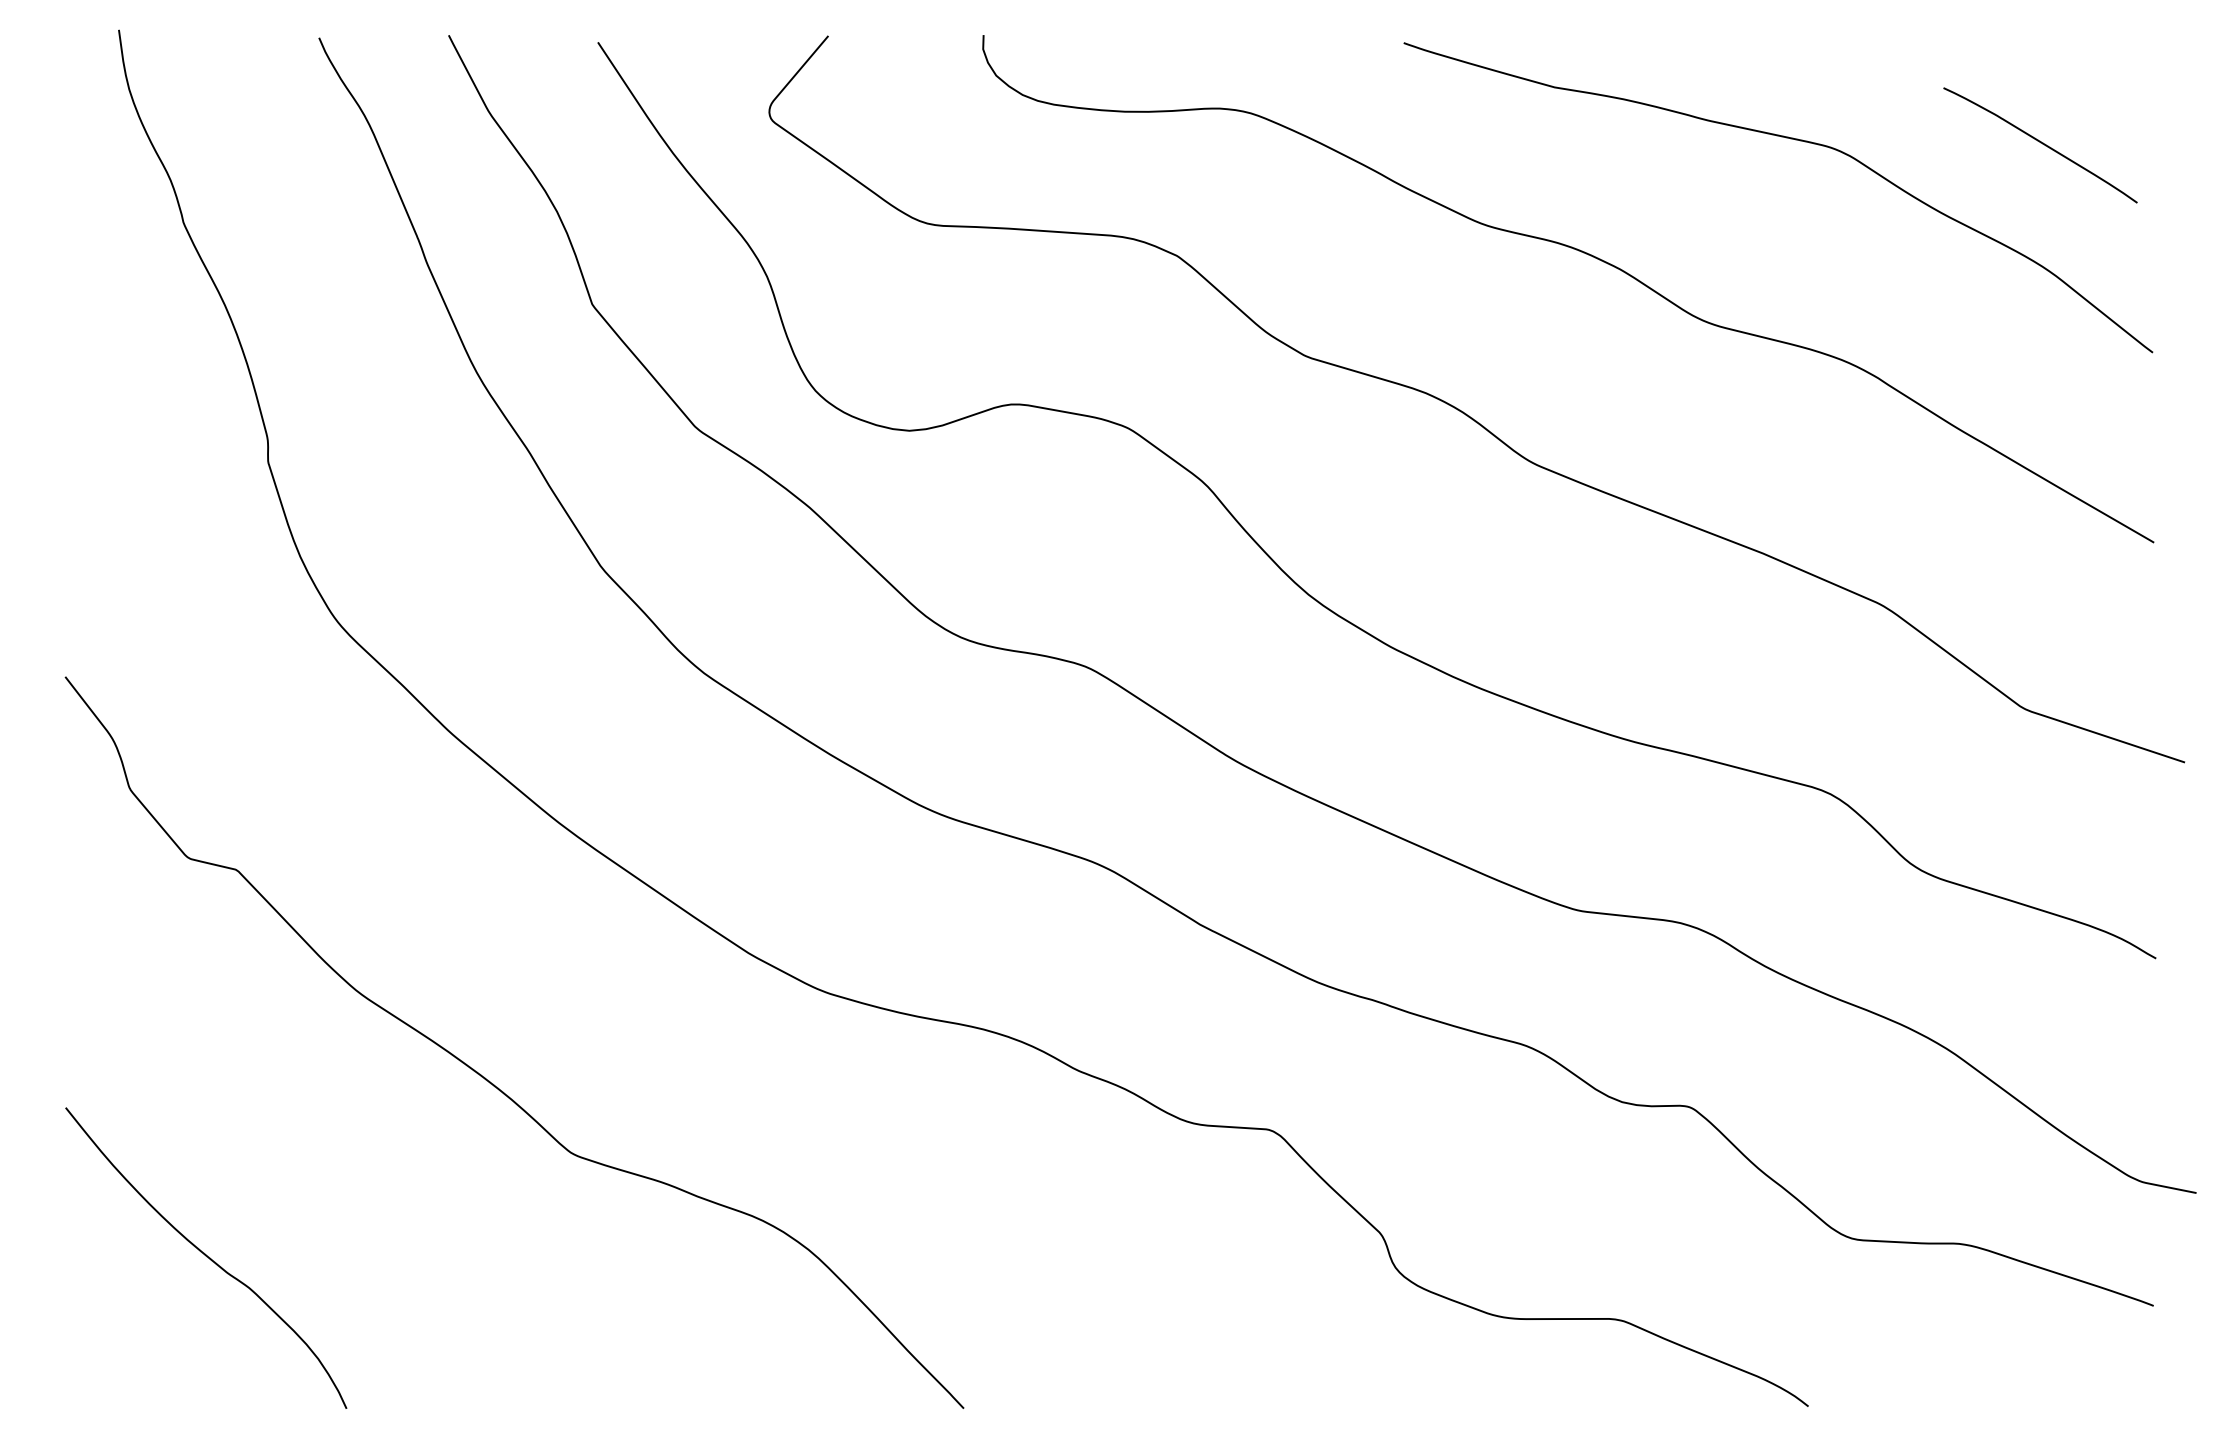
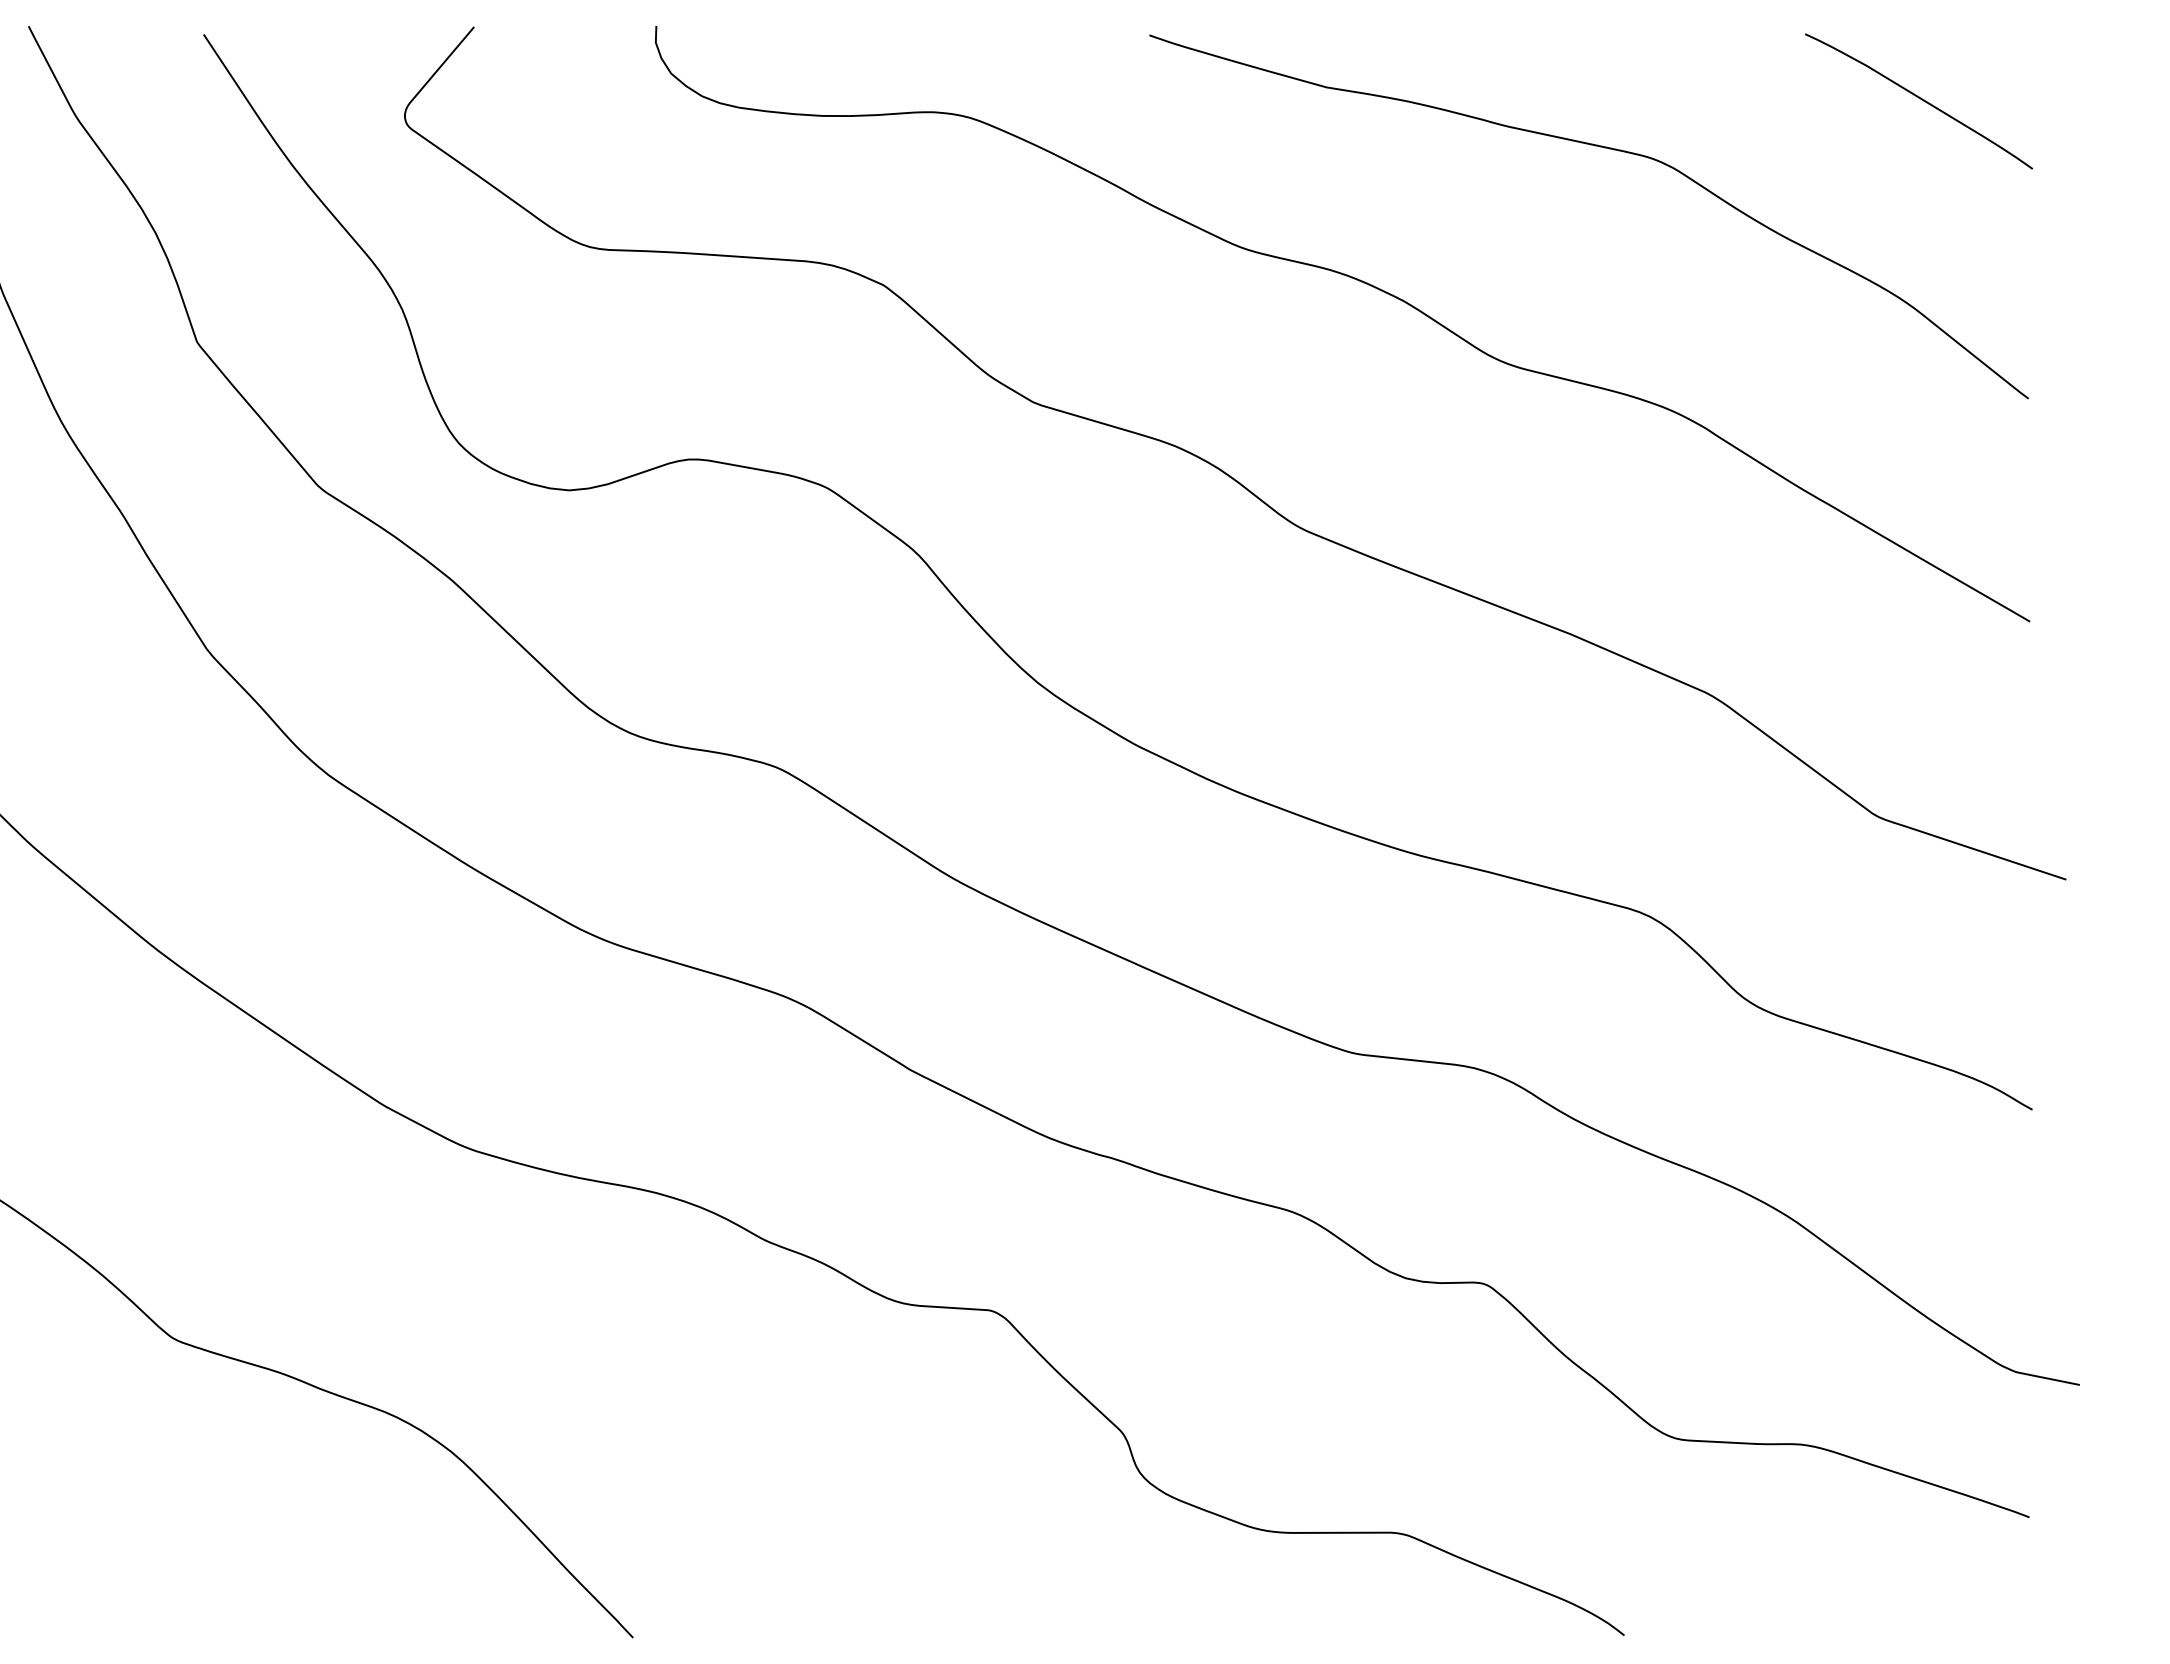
curve: (2040, 143) -> (1918, 99), moved

